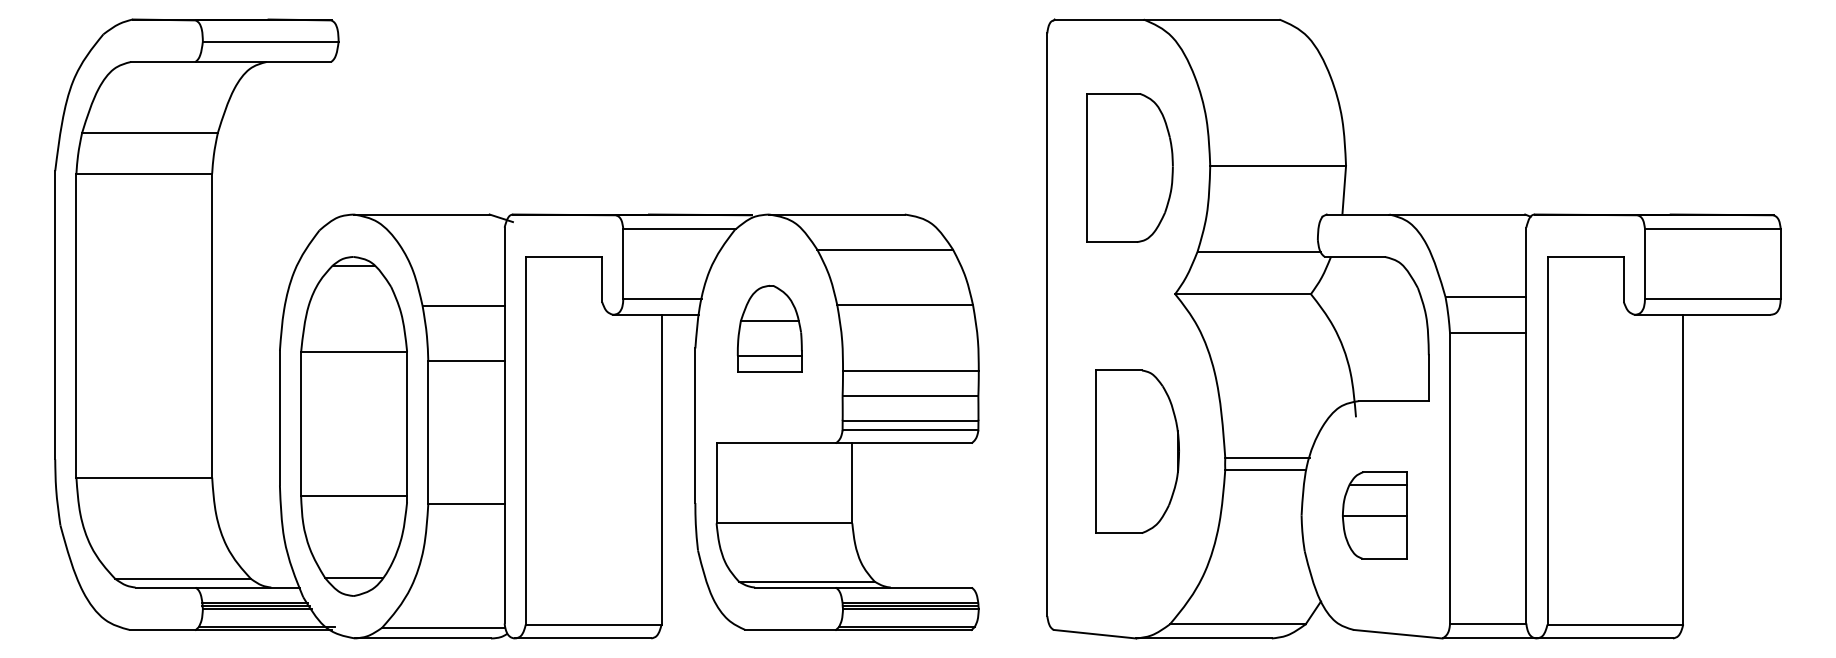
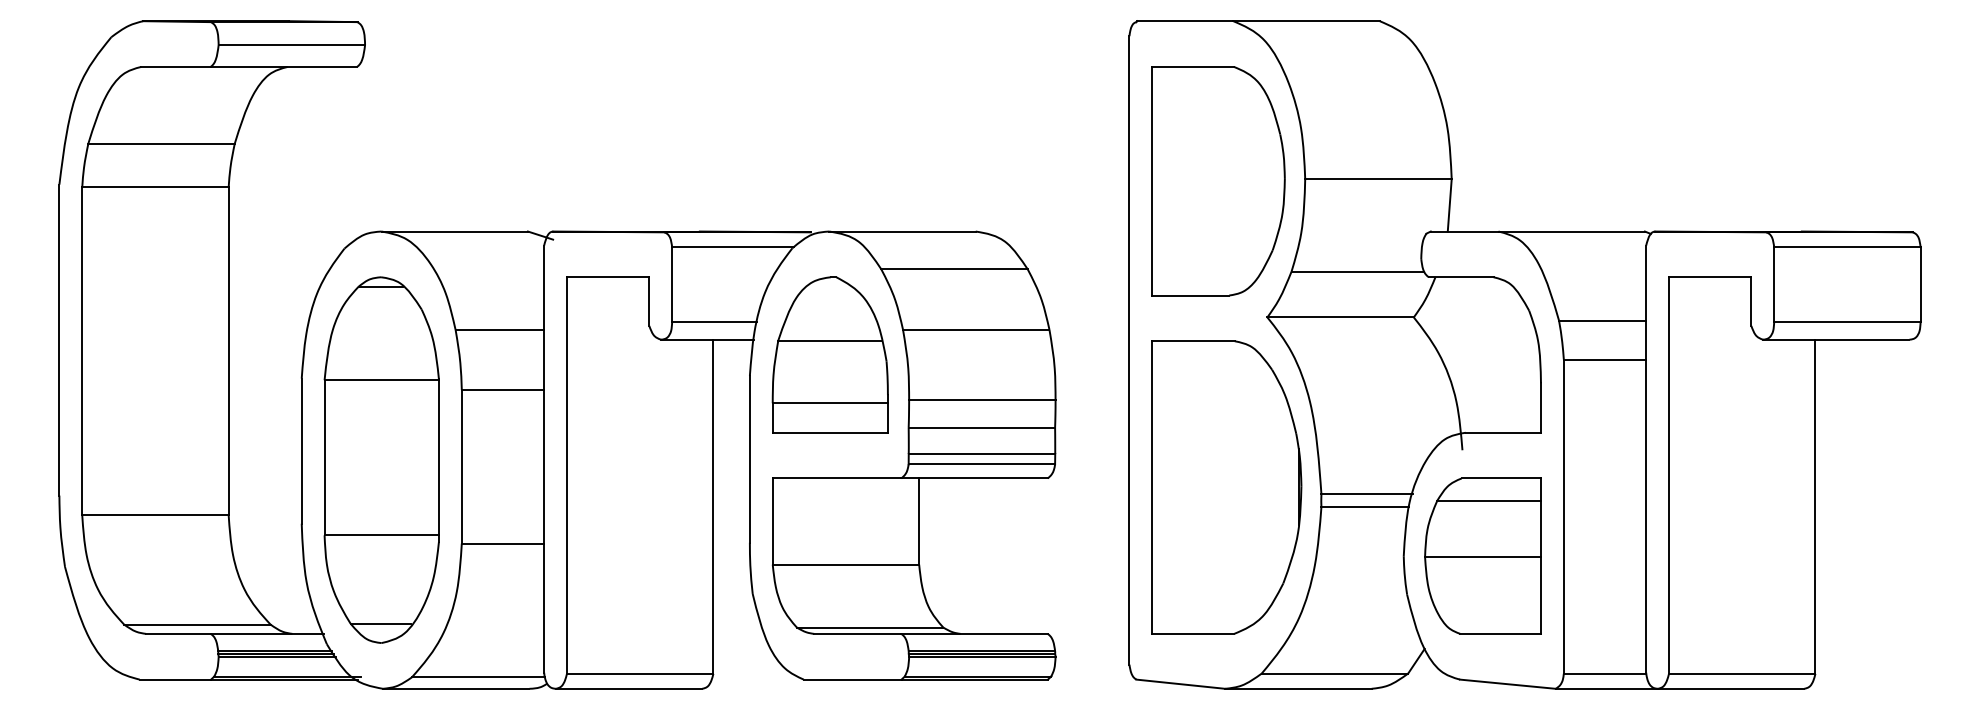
part: (1129, 168) -> (1218, 181), size x1.43
part: (769, 328) -> (829, 354), size x1.67
part: (1137, 451) -> (1226, 487), size x1.67
part: (1374, 514) -> (1482, 555), size x1.67

